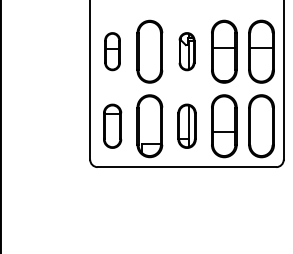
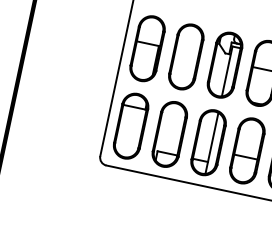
part: (112, 51) -> (147, 48), size x1.67
part: (186, 51) -> (224, 64), size x1.67
part: (112, 126) -> (130, 126), size x1.43
part: (186, 126) -> (207, 142), size x1.43

